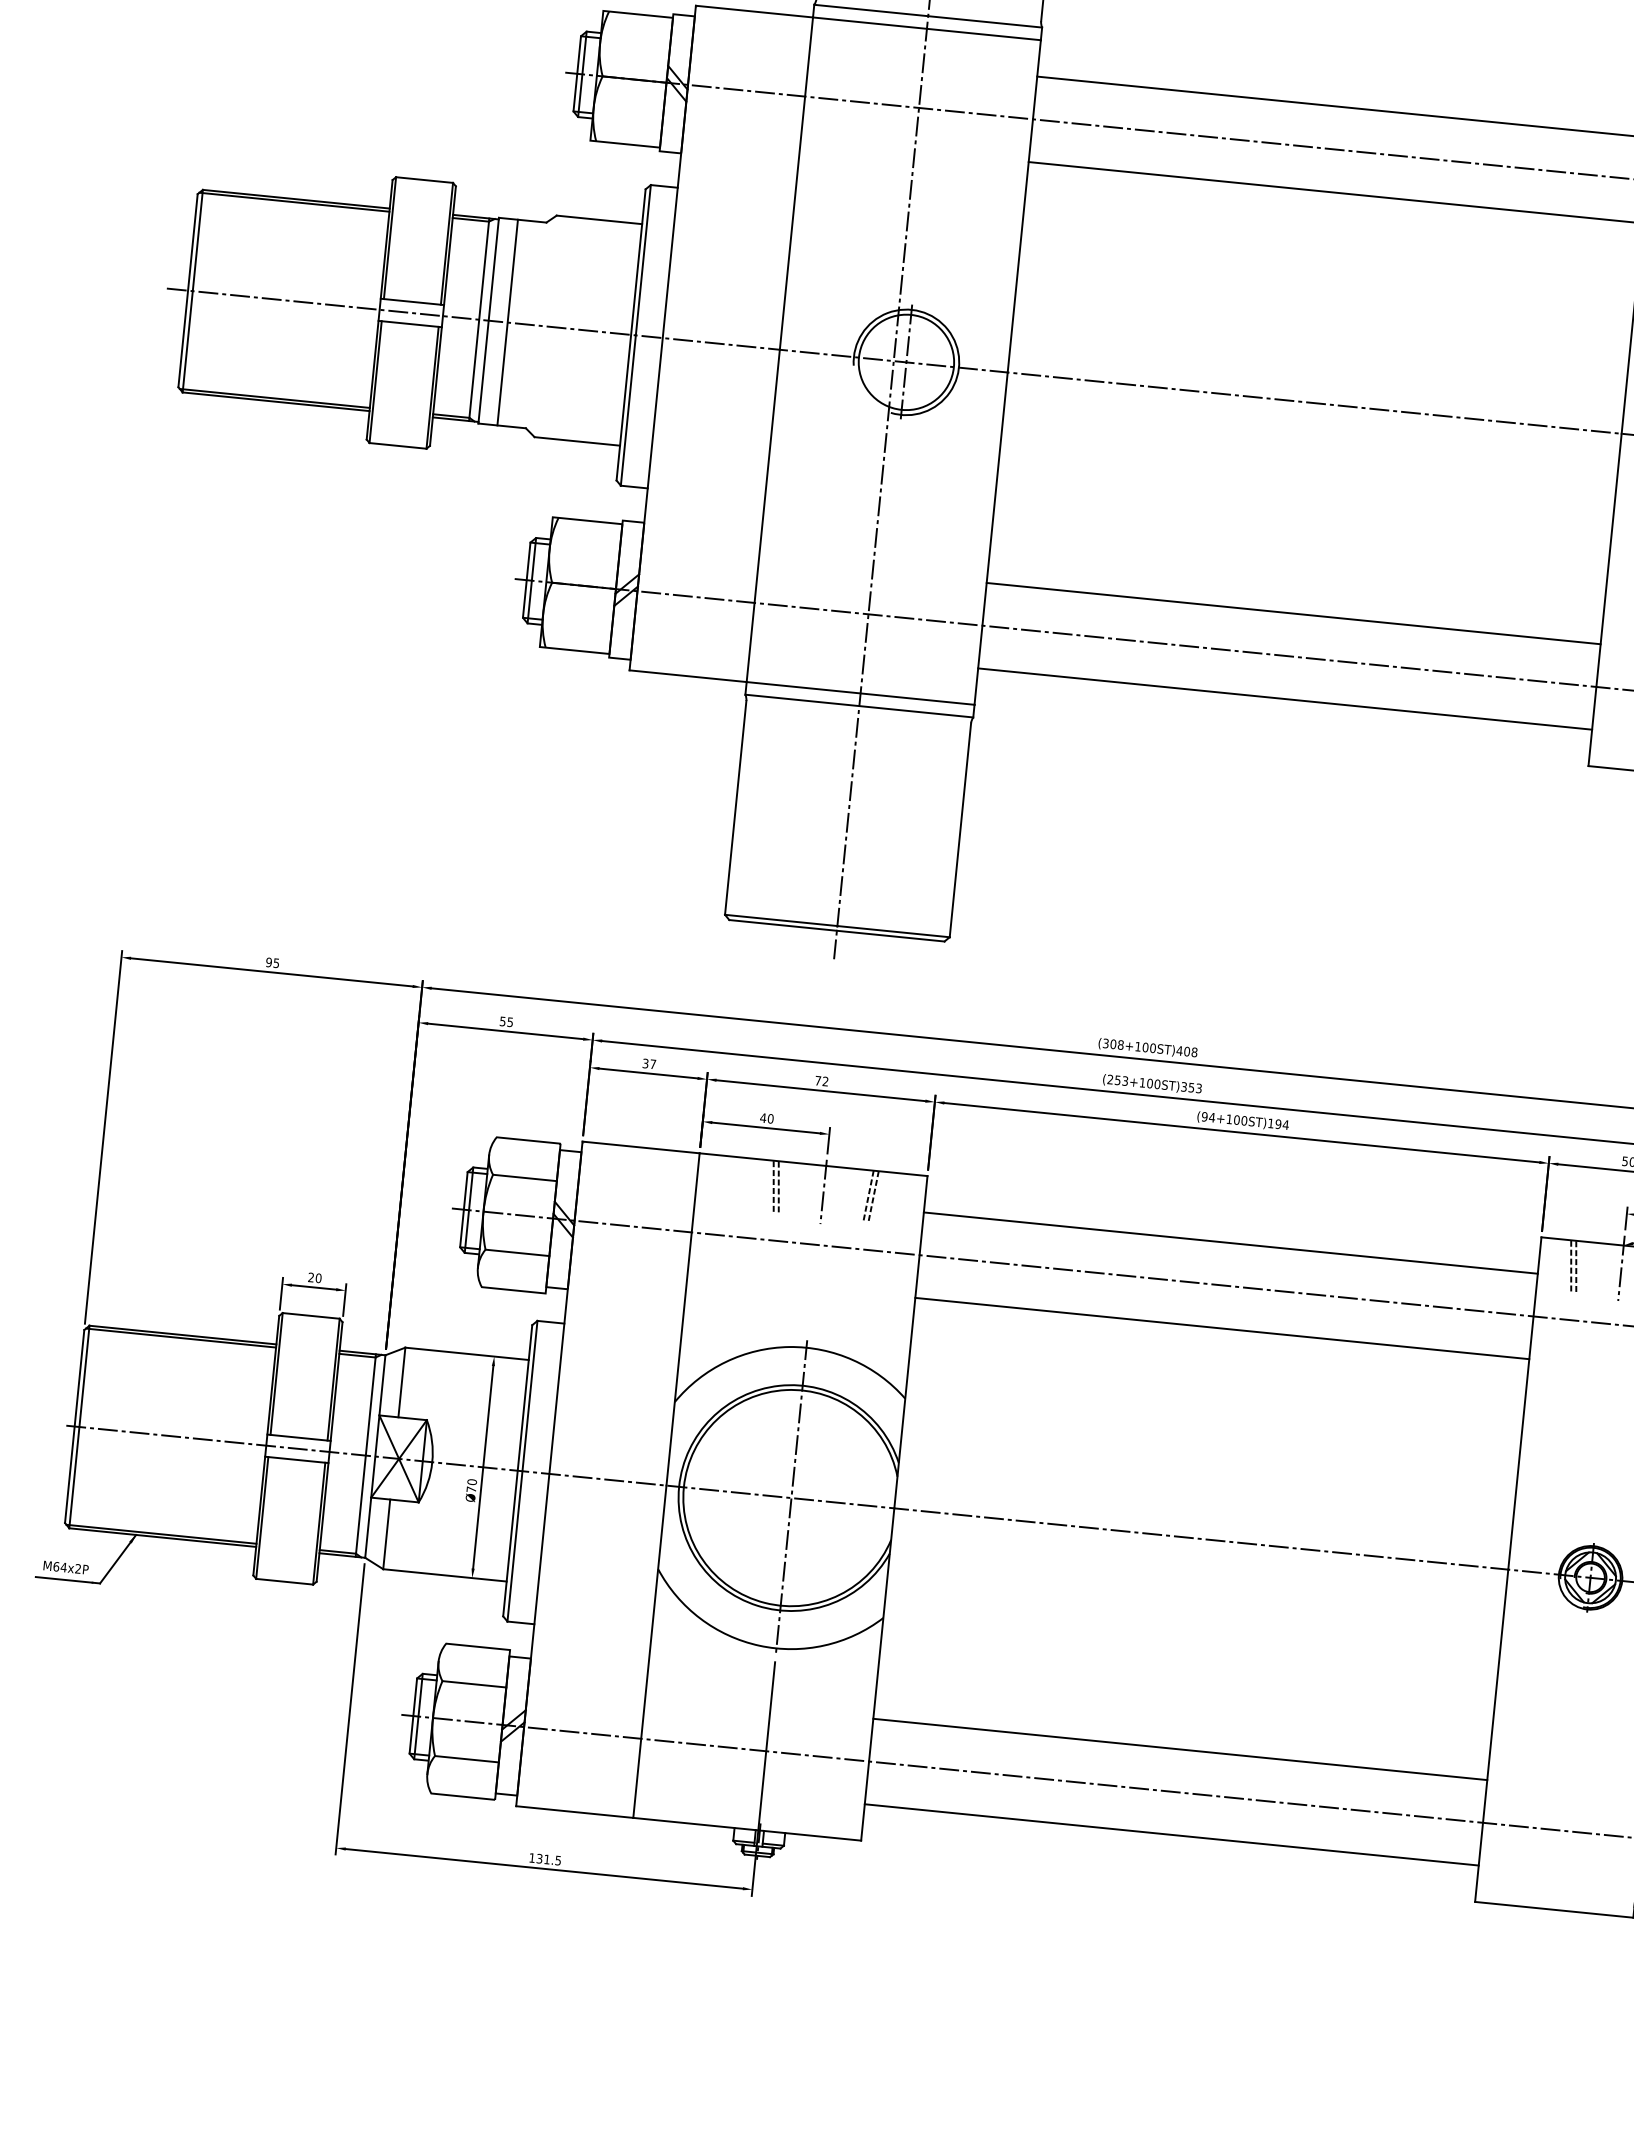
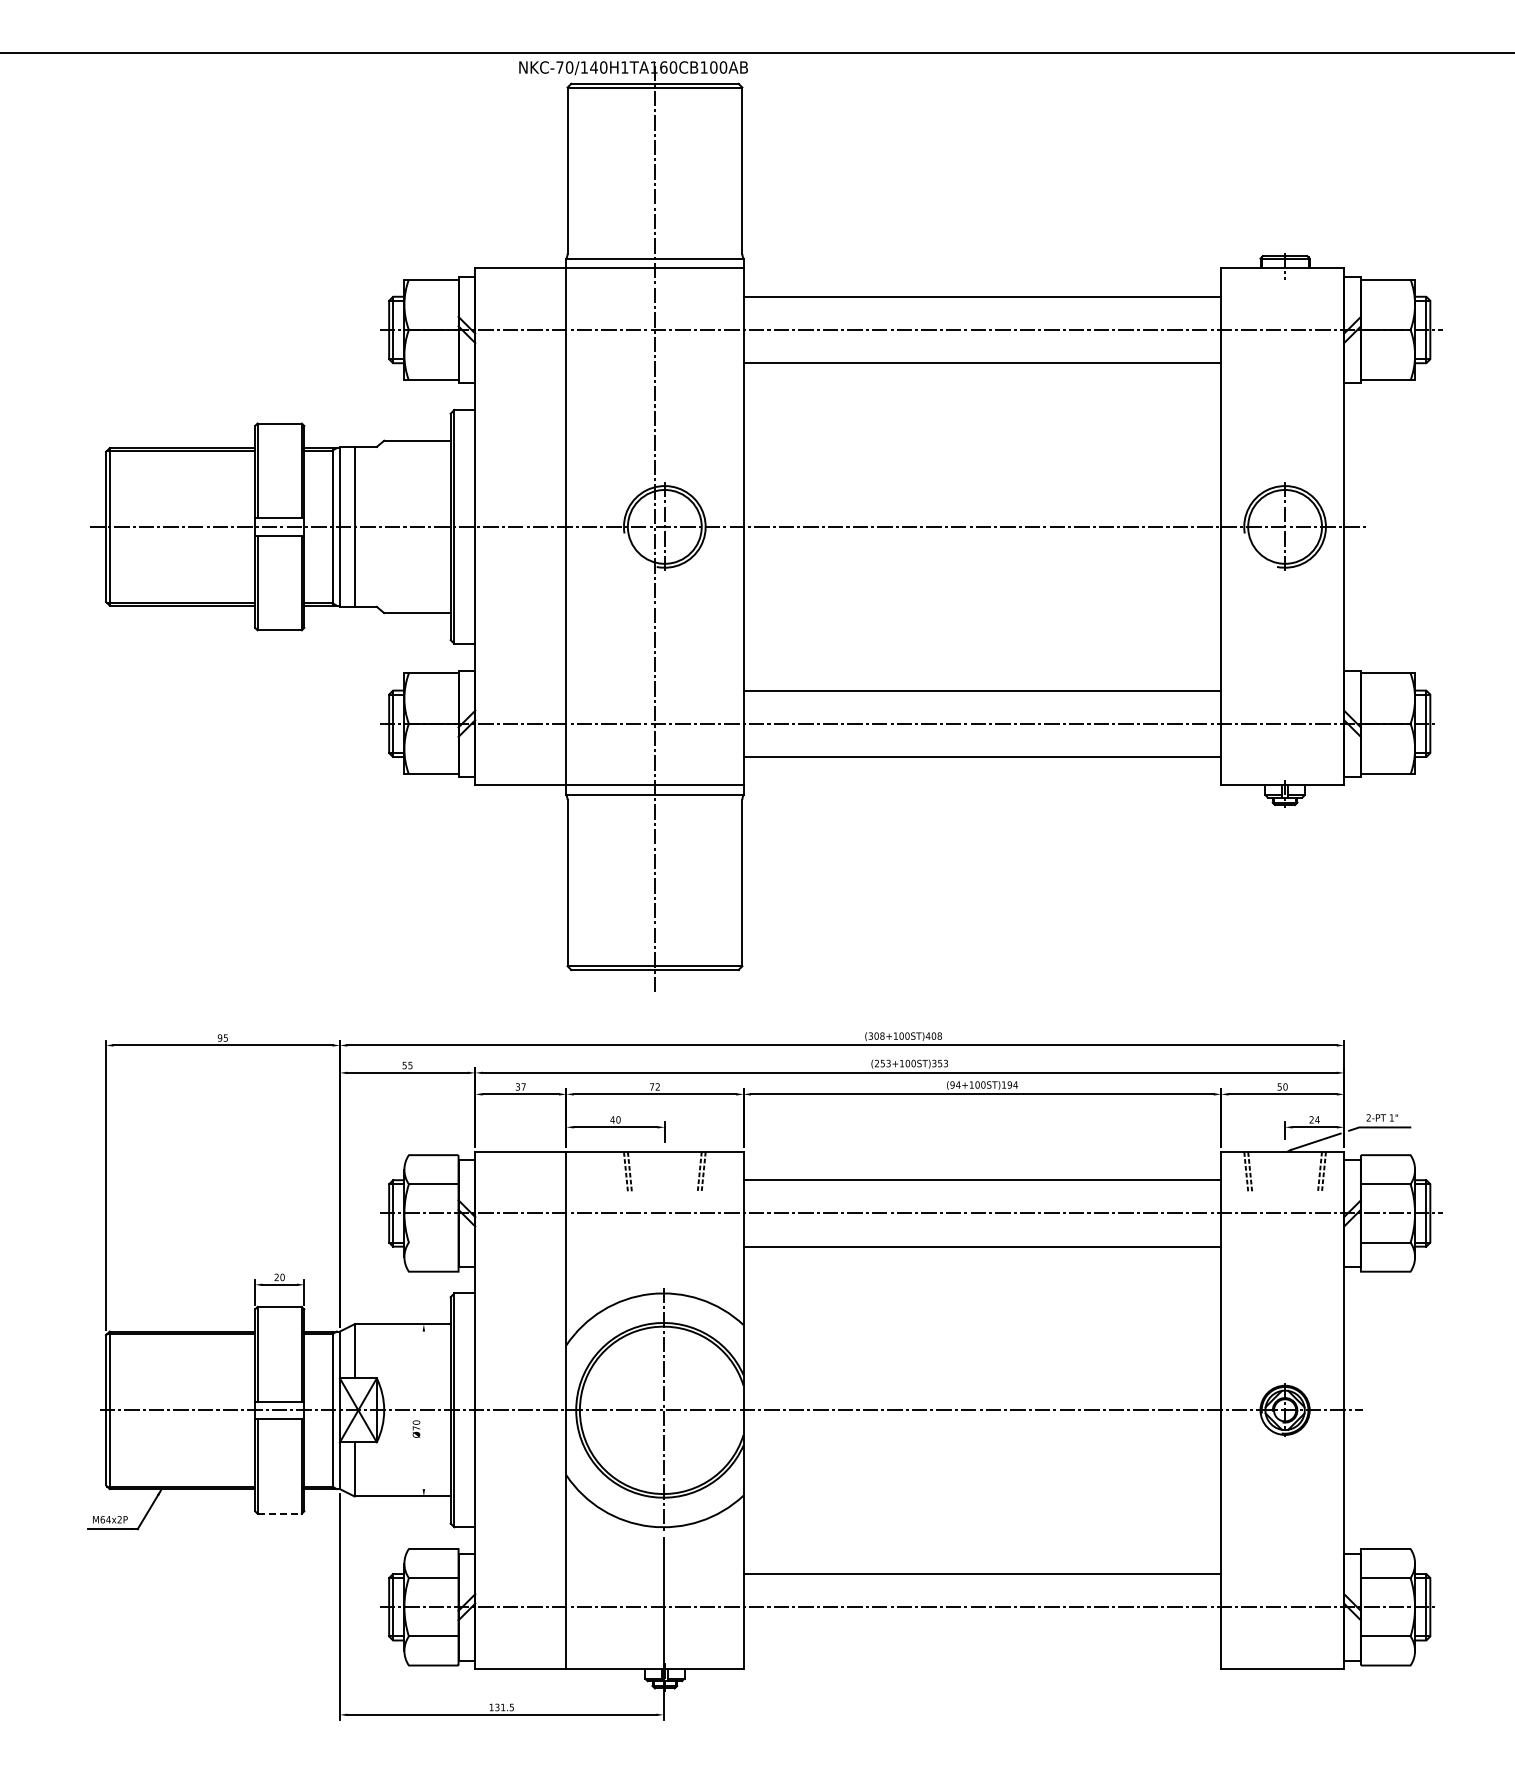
line: (823, 1192) -> (664, 1172), removed
line: (517, 1252) -> (433, 1242), removed
line: (1621, 1268) -> (1285, 1169), removed
line: (482, 1467) -> (423, 1410), removed
line: (285, 1581) -> (280, 1513), solid -> dashed
line: (1171, 1834) -> (982, 1640), removed

